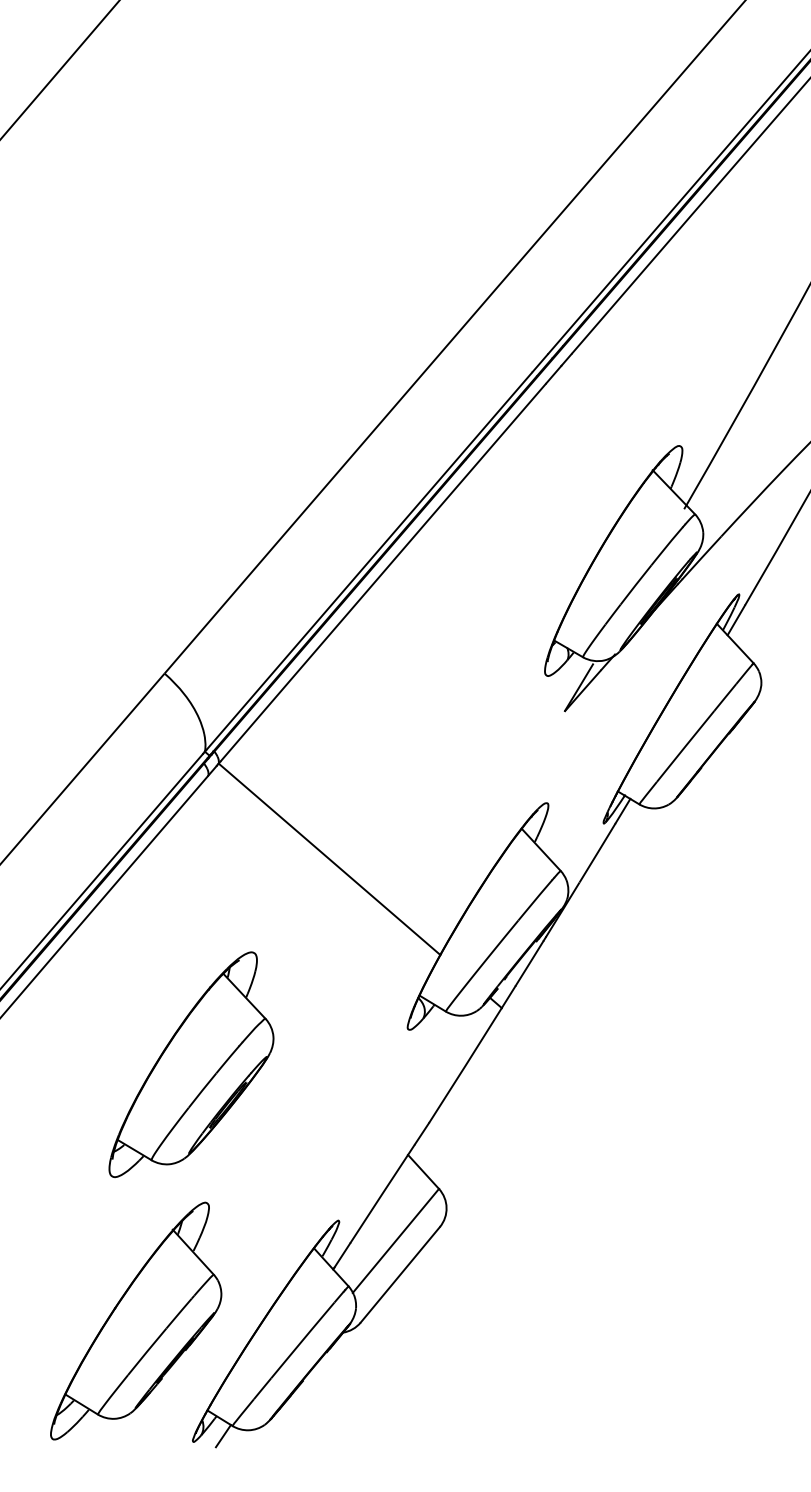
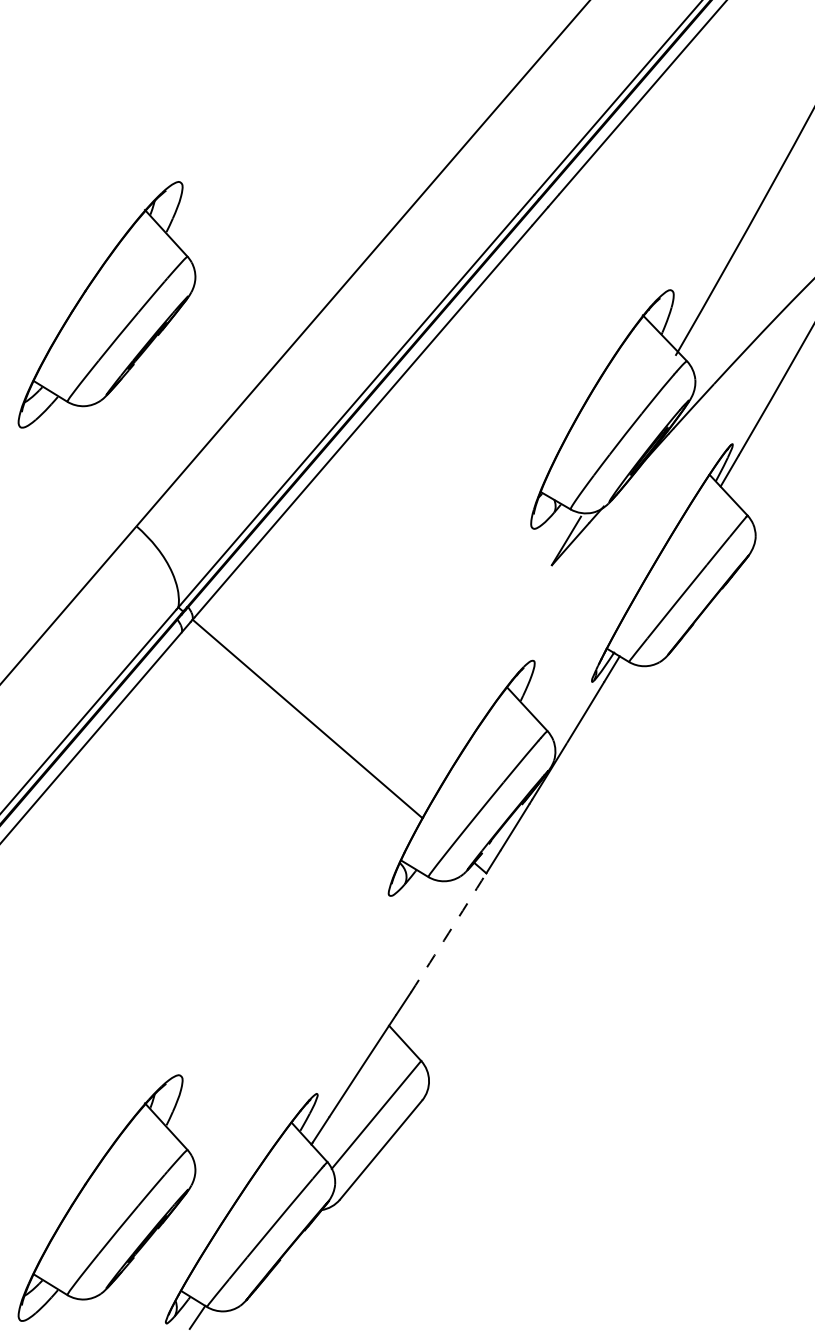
part: (136, 459) -> (107, 304), added
part: (191, 1064) -> (164, 931), removed
arc: (465, 1065) -> (448, 932), solid -> dashed

